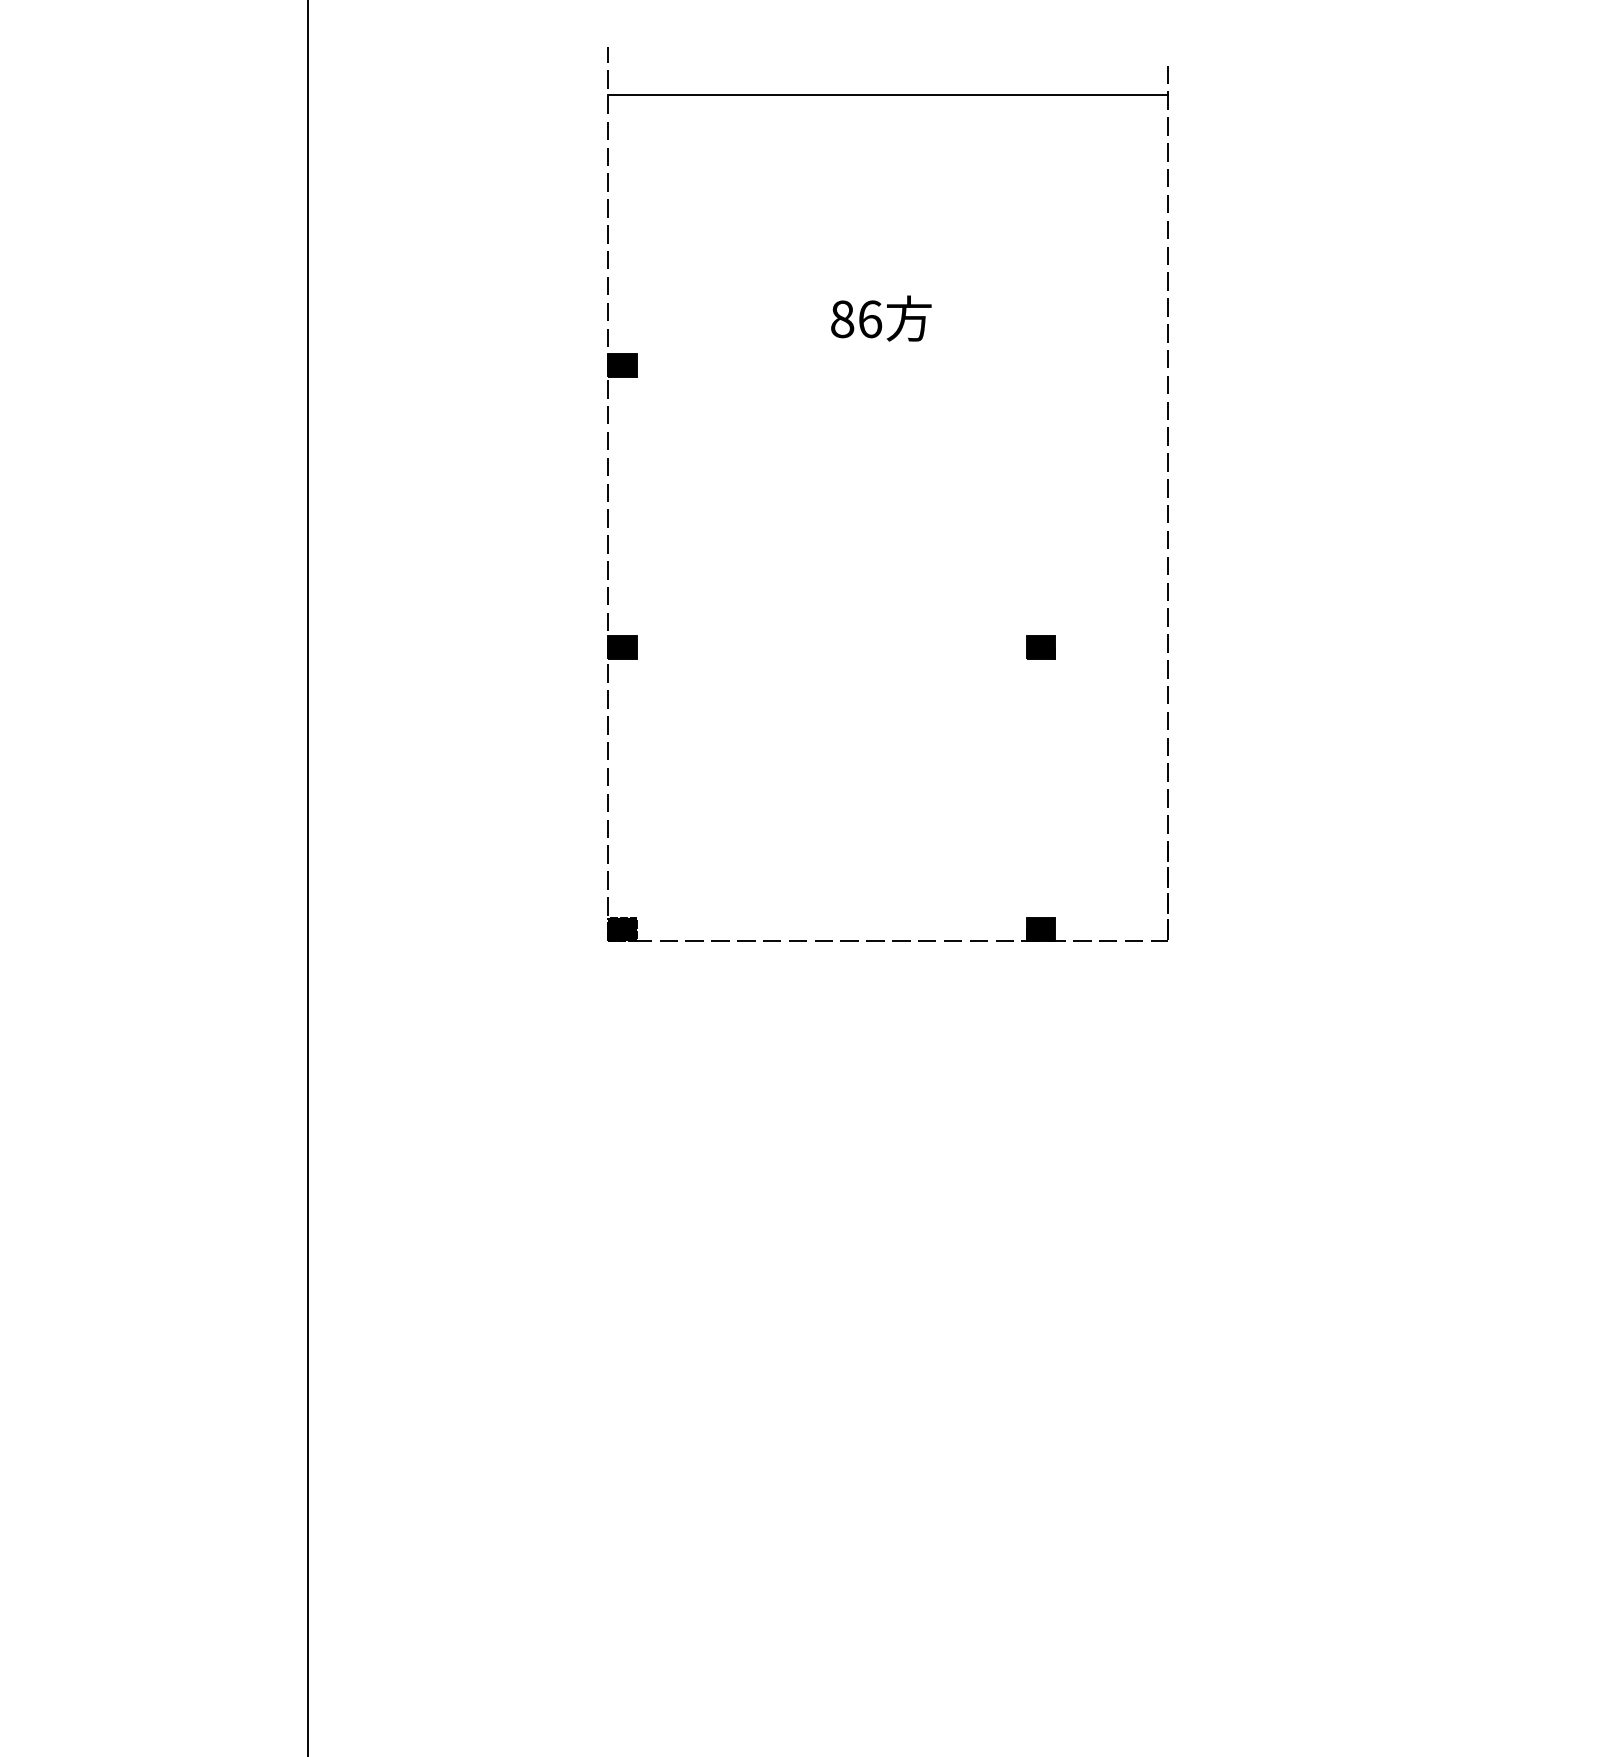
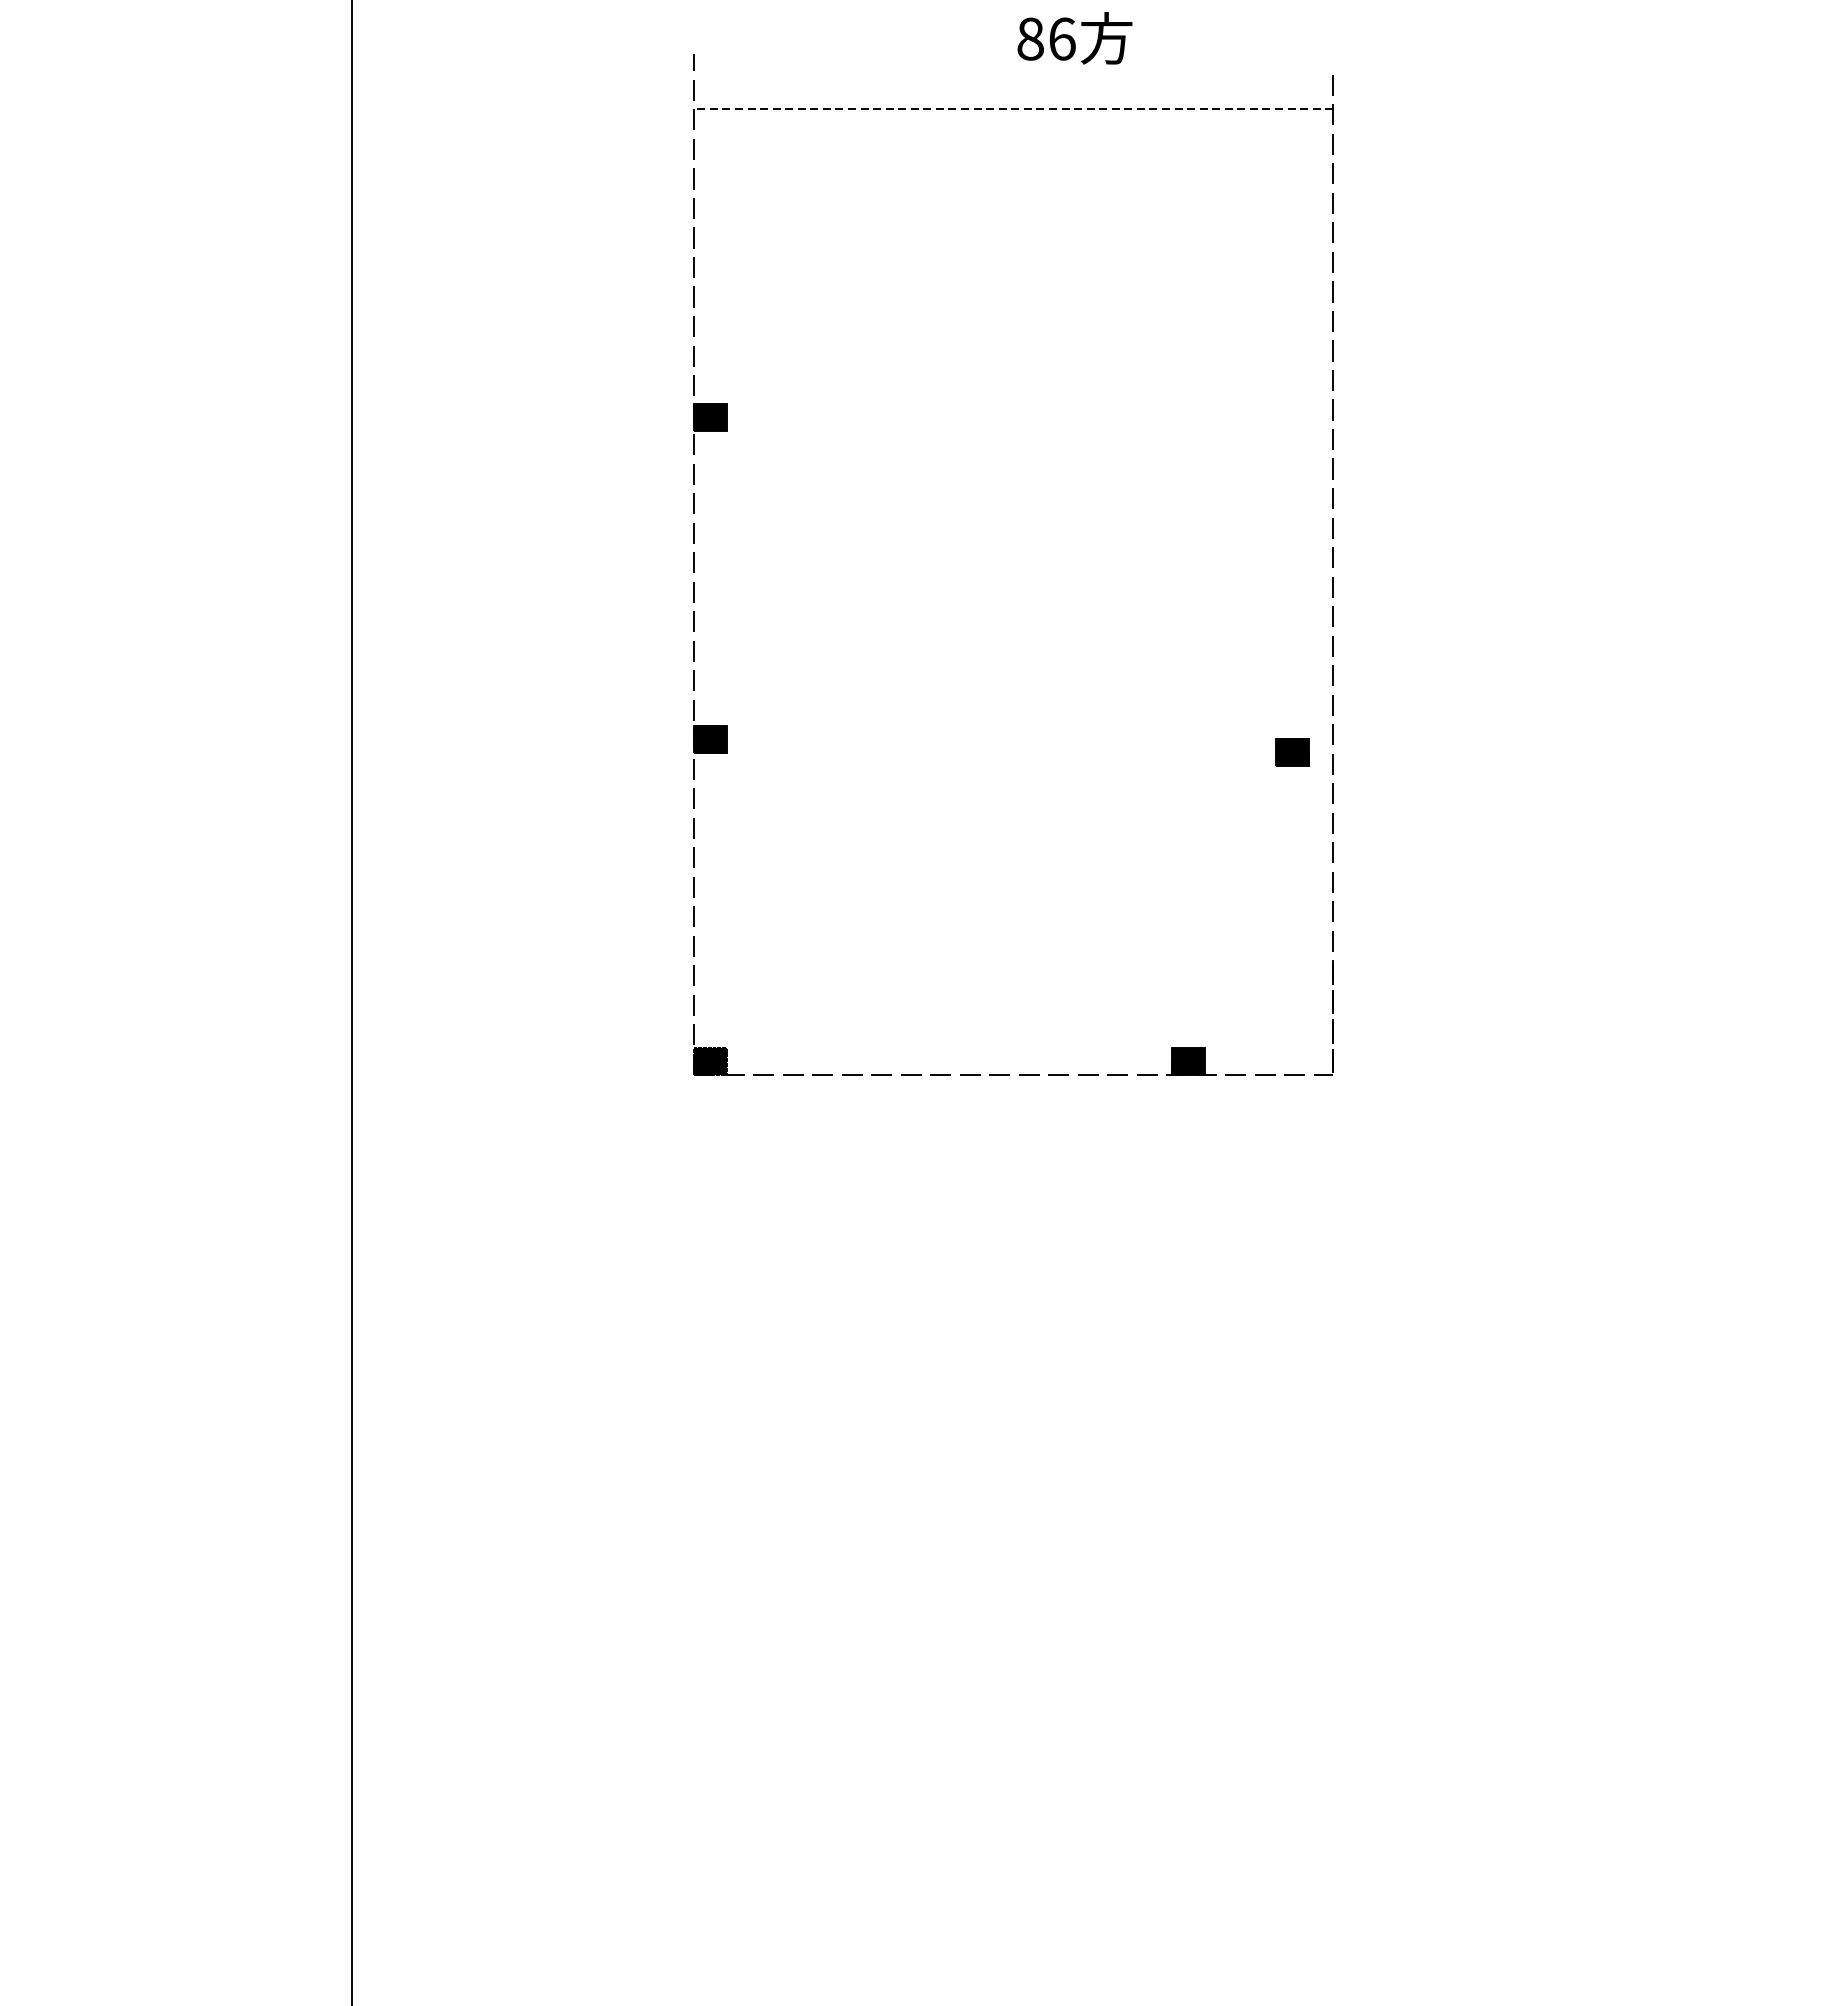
line: (887, 95) -> (1013, 108), solid -> dashed
text: (881, 318) -> (1075, 38), moved
part: (1040, 647) -> (1292, 752), moved

